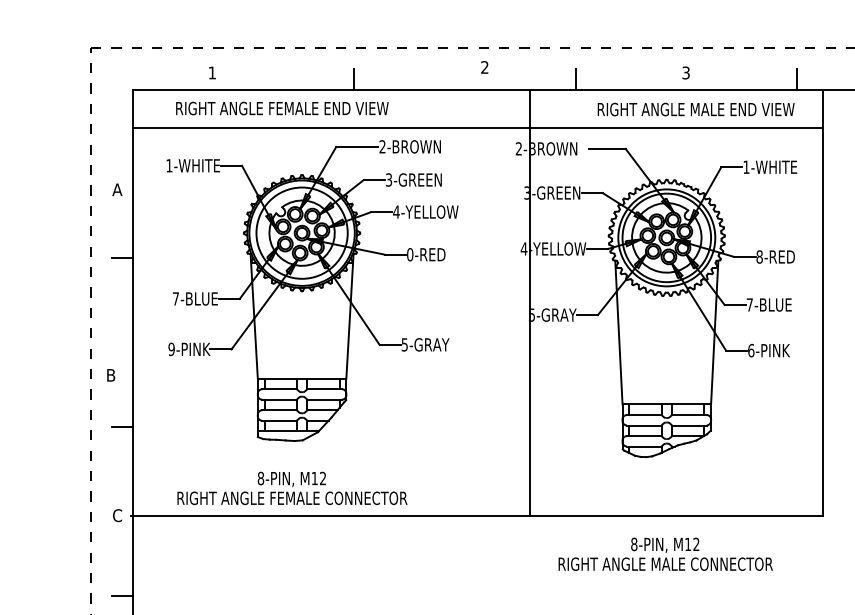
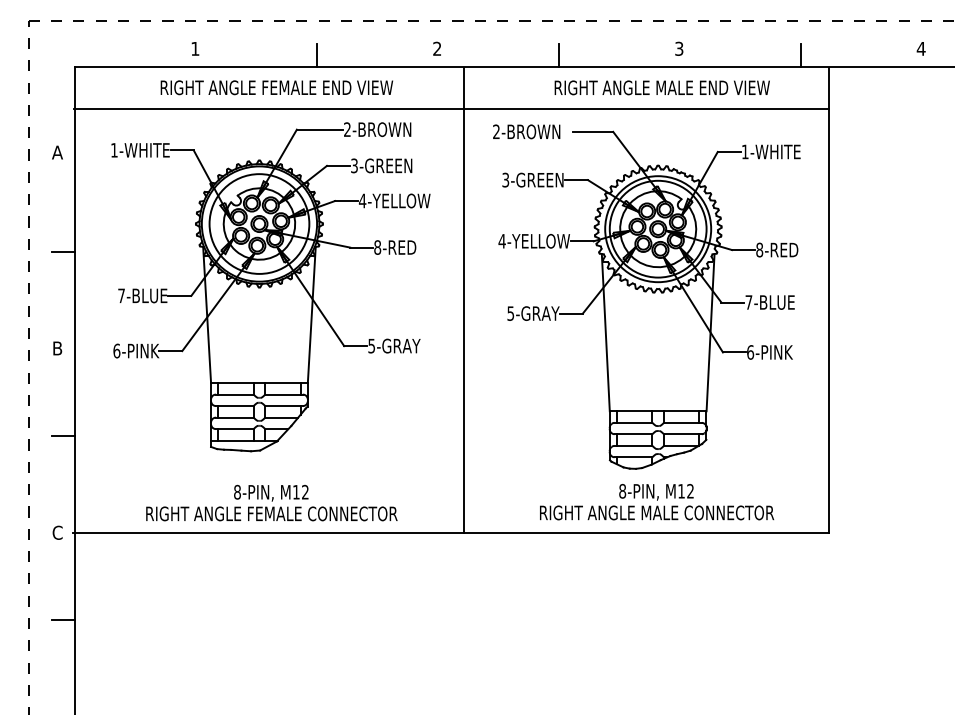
text: (484, 67) -> (436, 48), moved
text: (212, 72) -> (195, 48), moved
text: (282, 108) -> (276, 87), moved
text: (695, 109) -> (661, 87), moved
text: (117, 189) -> (57, 152), moved
text: (410, 254) -> (377, 247), 0-RED -> 8-RED
line: (529, 303) -> (464, 300), moved
text: (171, 348) -> (116, 350), 9-PINK -> 6-PINK
text: (110, 375) -> (57, 348), moved
text: (292, 487) -> (271, 502), moved
text: (666, 554) -> (657, 502), moved

